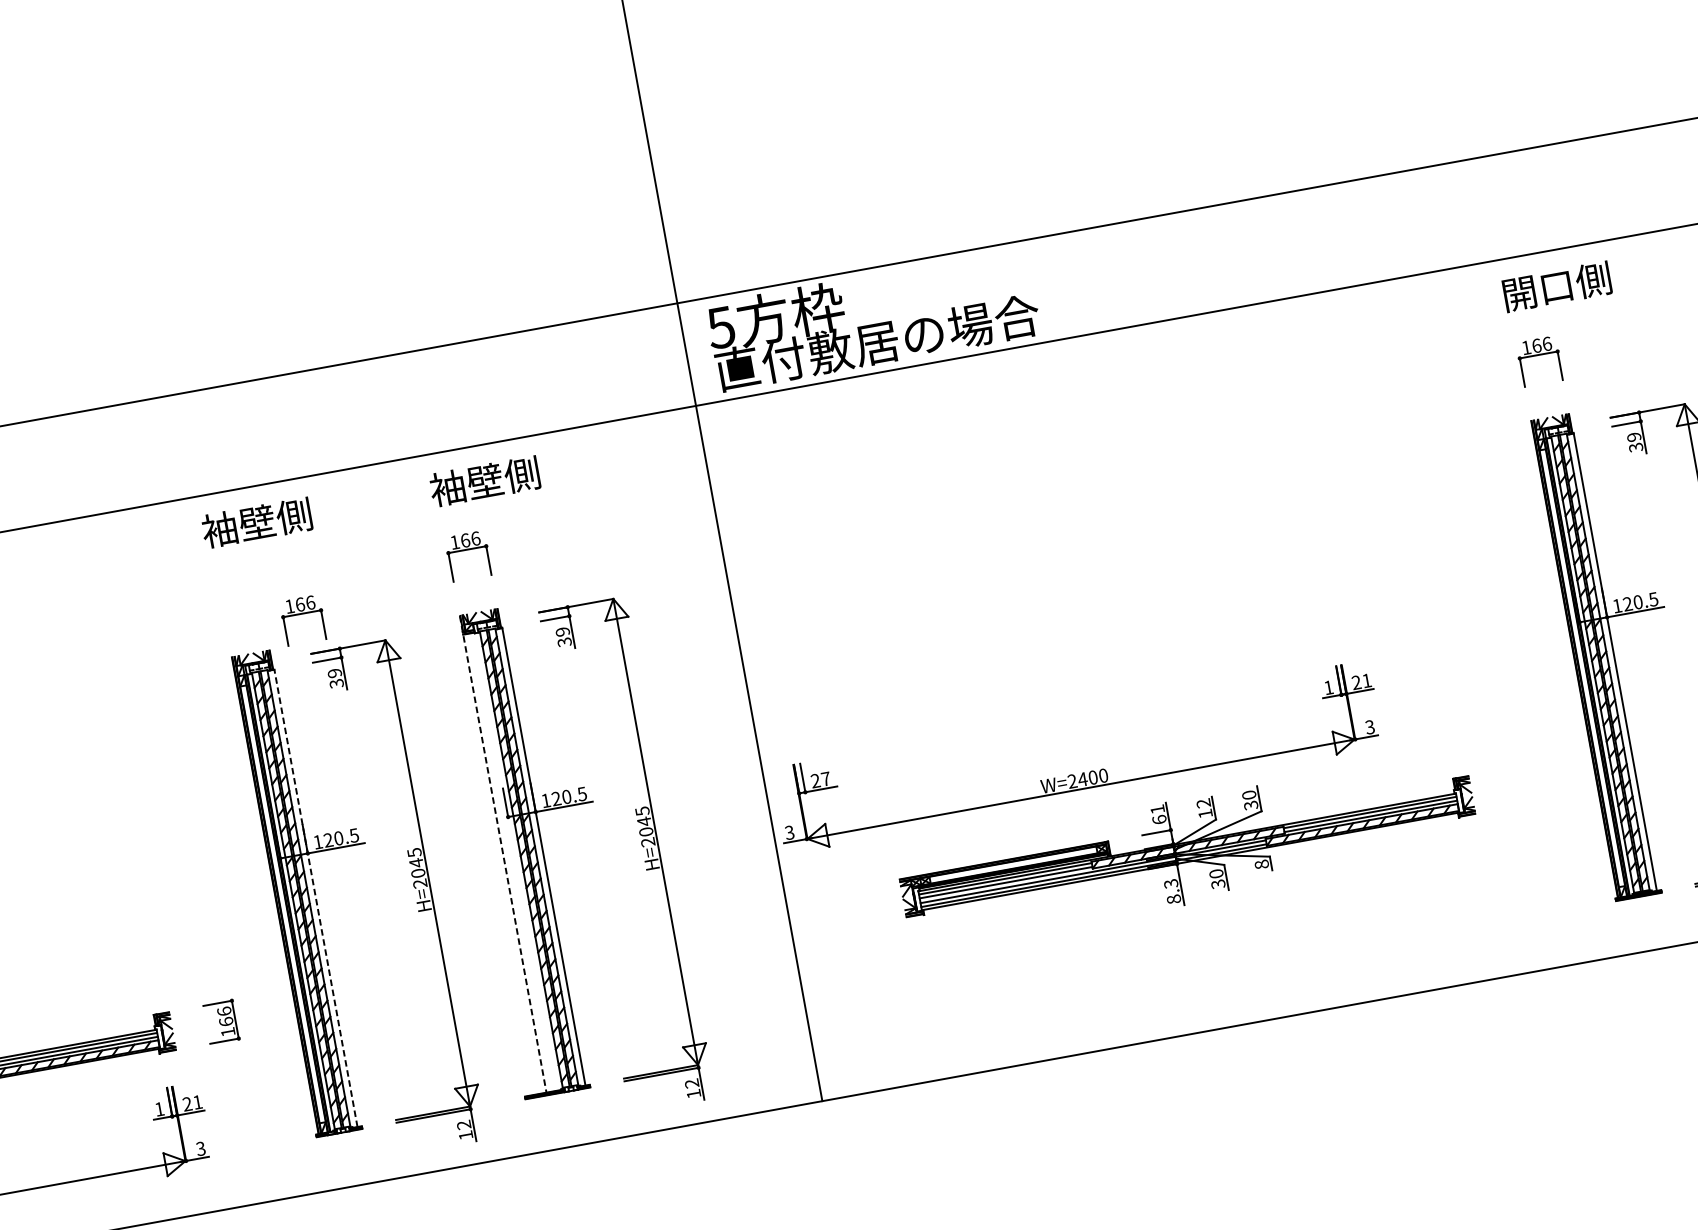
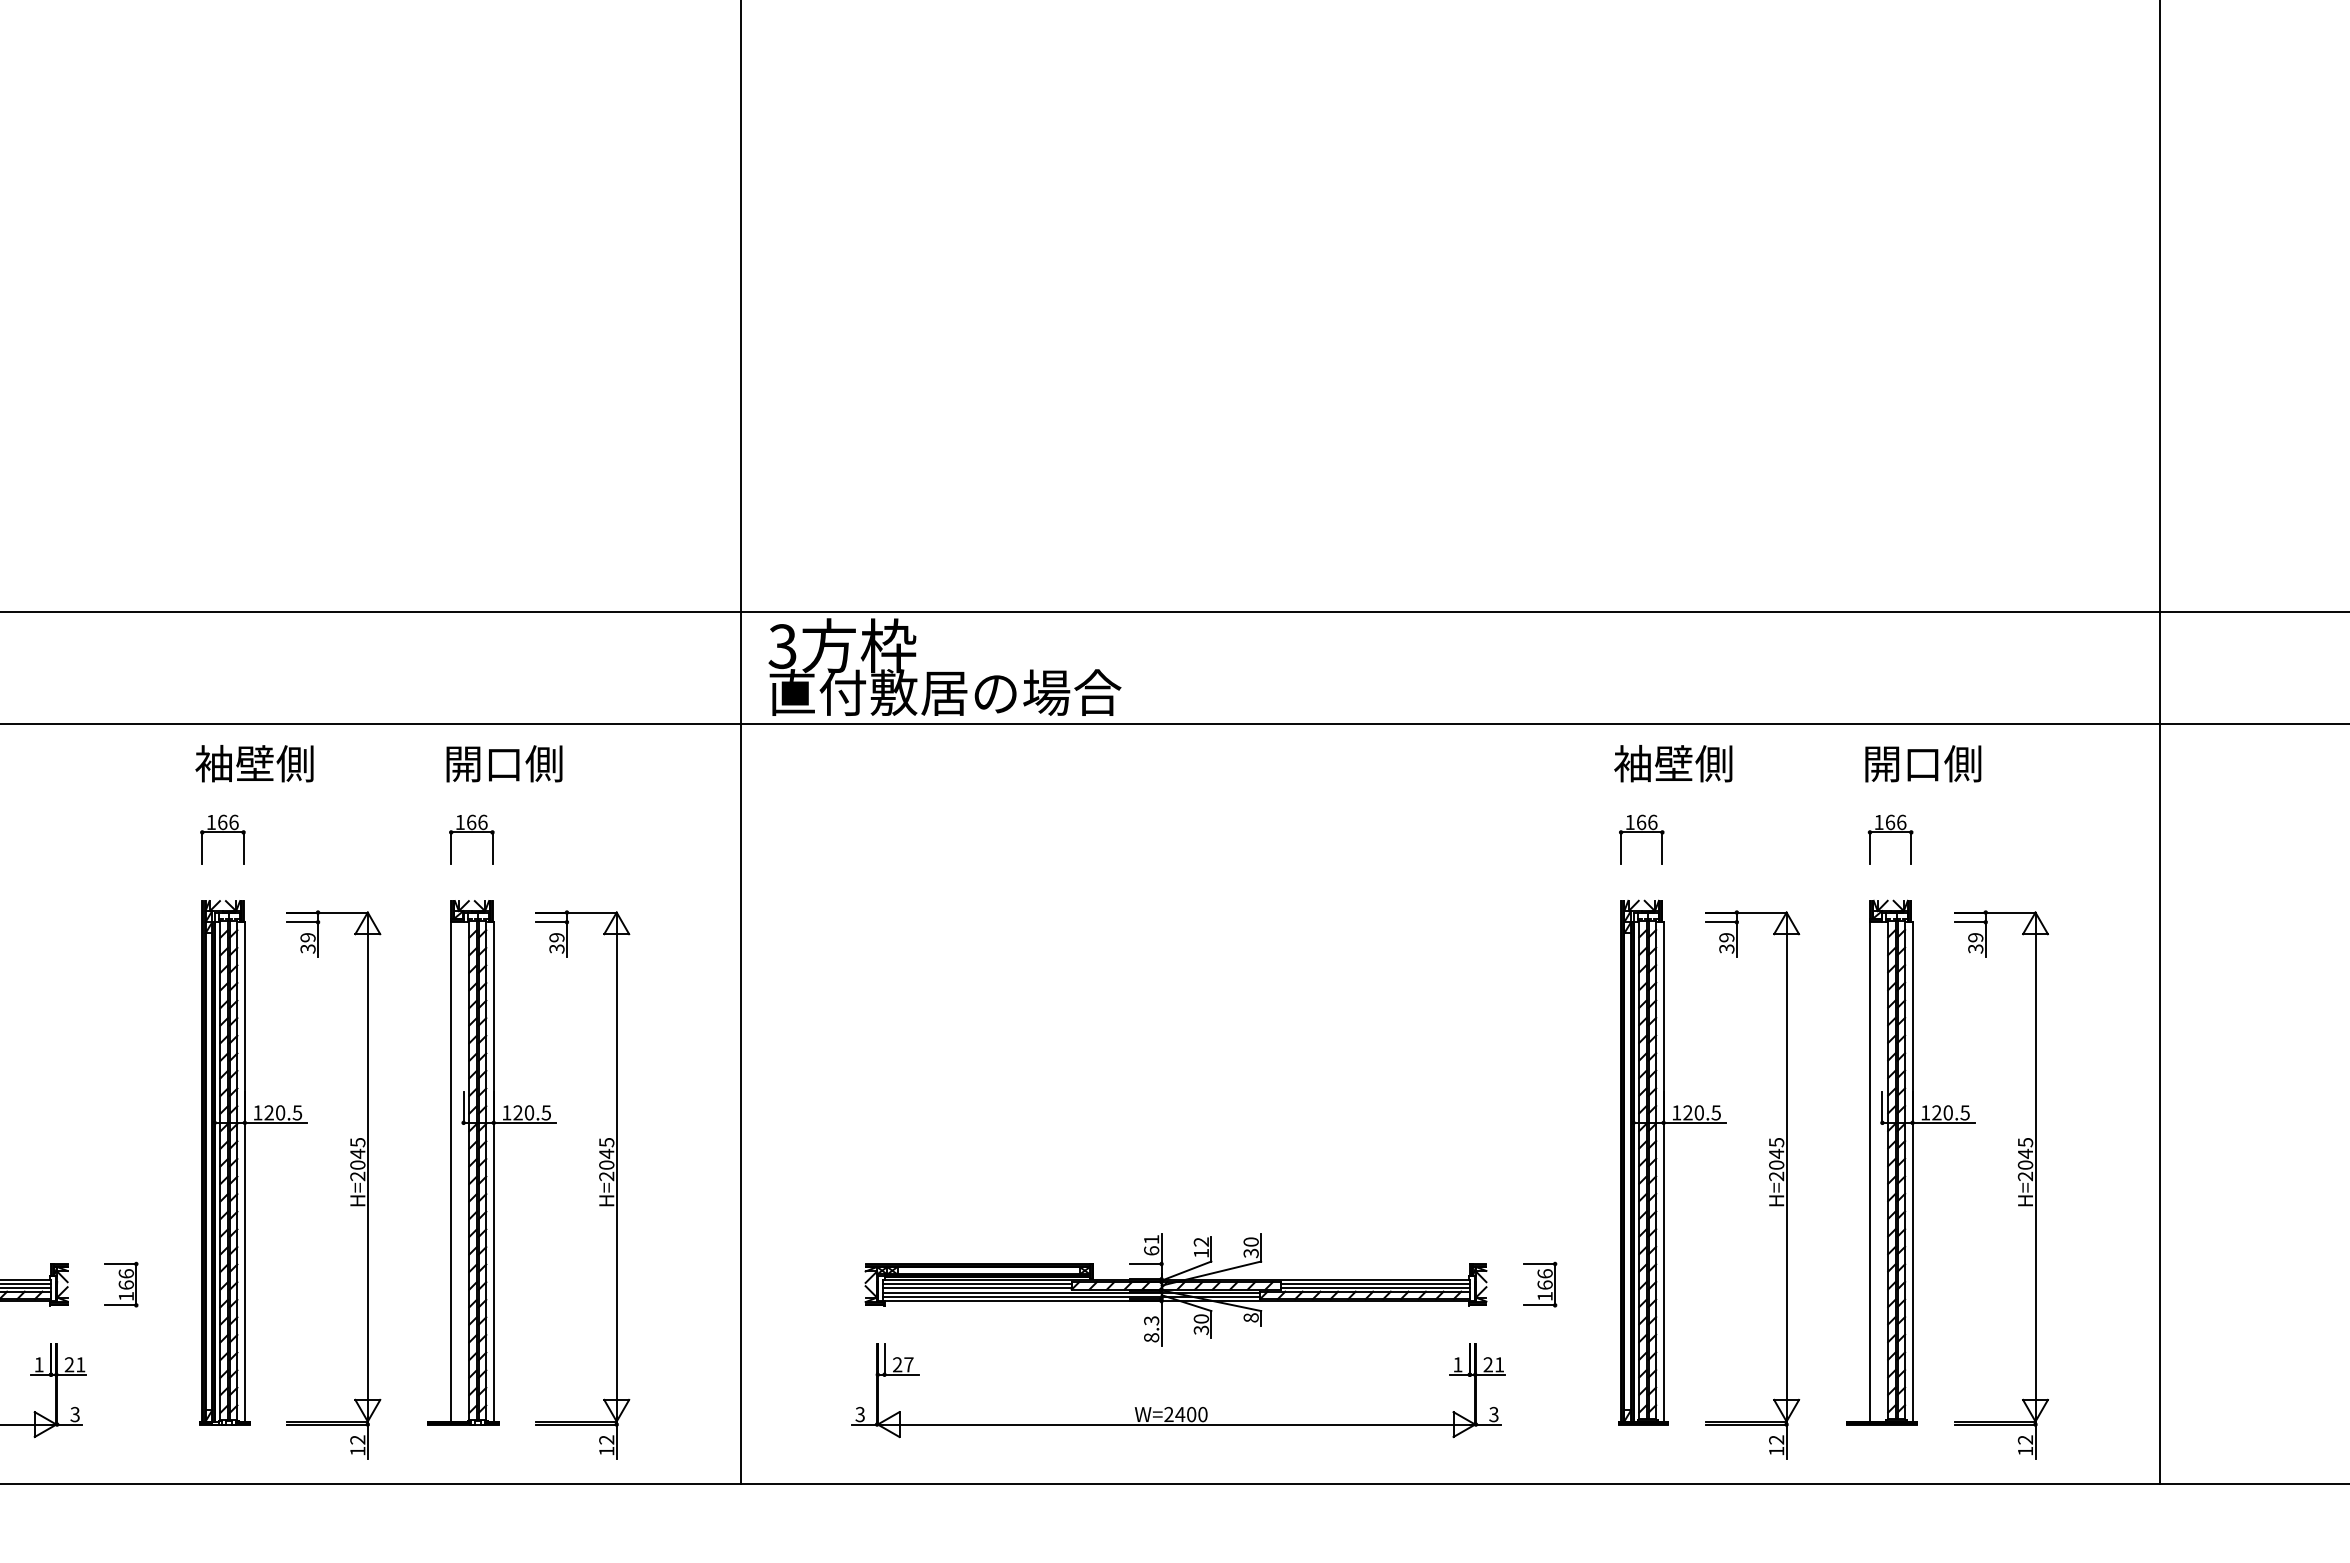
text: (1538, 289) -> (1653, 763), 開口側 -> 袖壁側
text: (720, 327) -> (782, 646), 5 -> 3
text: (466, 484) -> (483, 763), 袖壁側 -> 開口側
part: (301, 613) -> (222, 832), moved
part: (1082, 772) -> (1181, 1407), moved
part: (1521, 785) -> (1540, 1284), added
line: (503, 854) -> (451, 1161), dashed -> solid
line: (315, 898) -> (244, 1171), dashed -> solid

